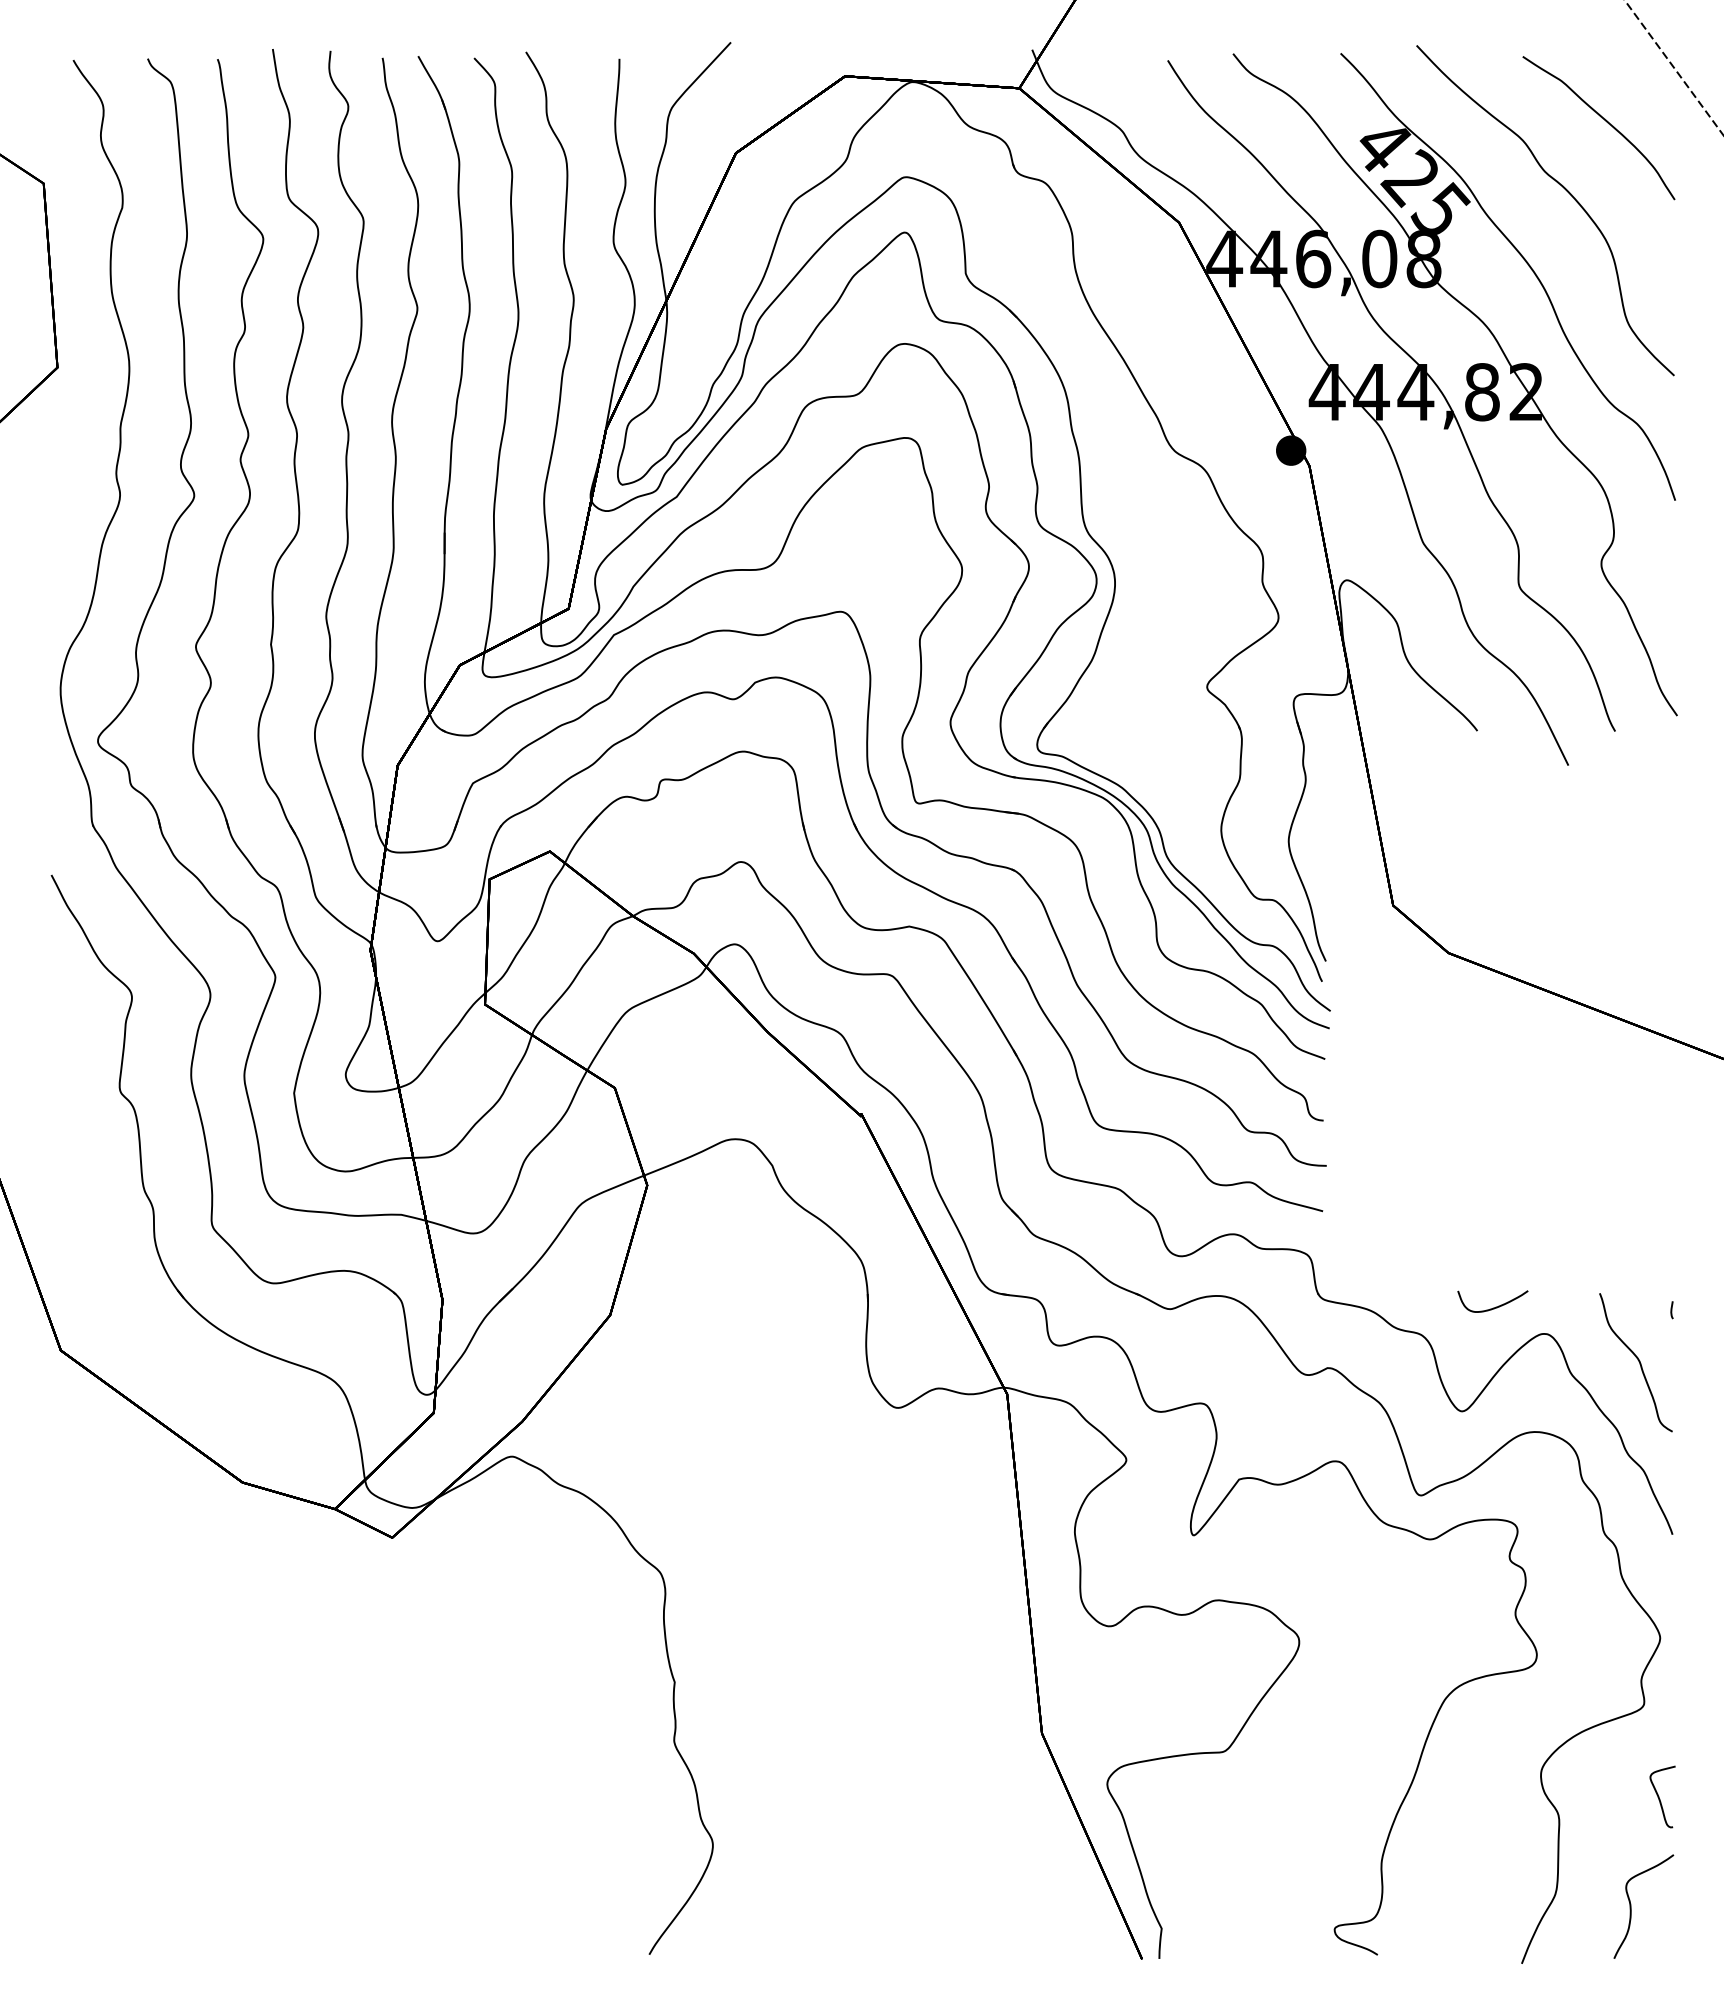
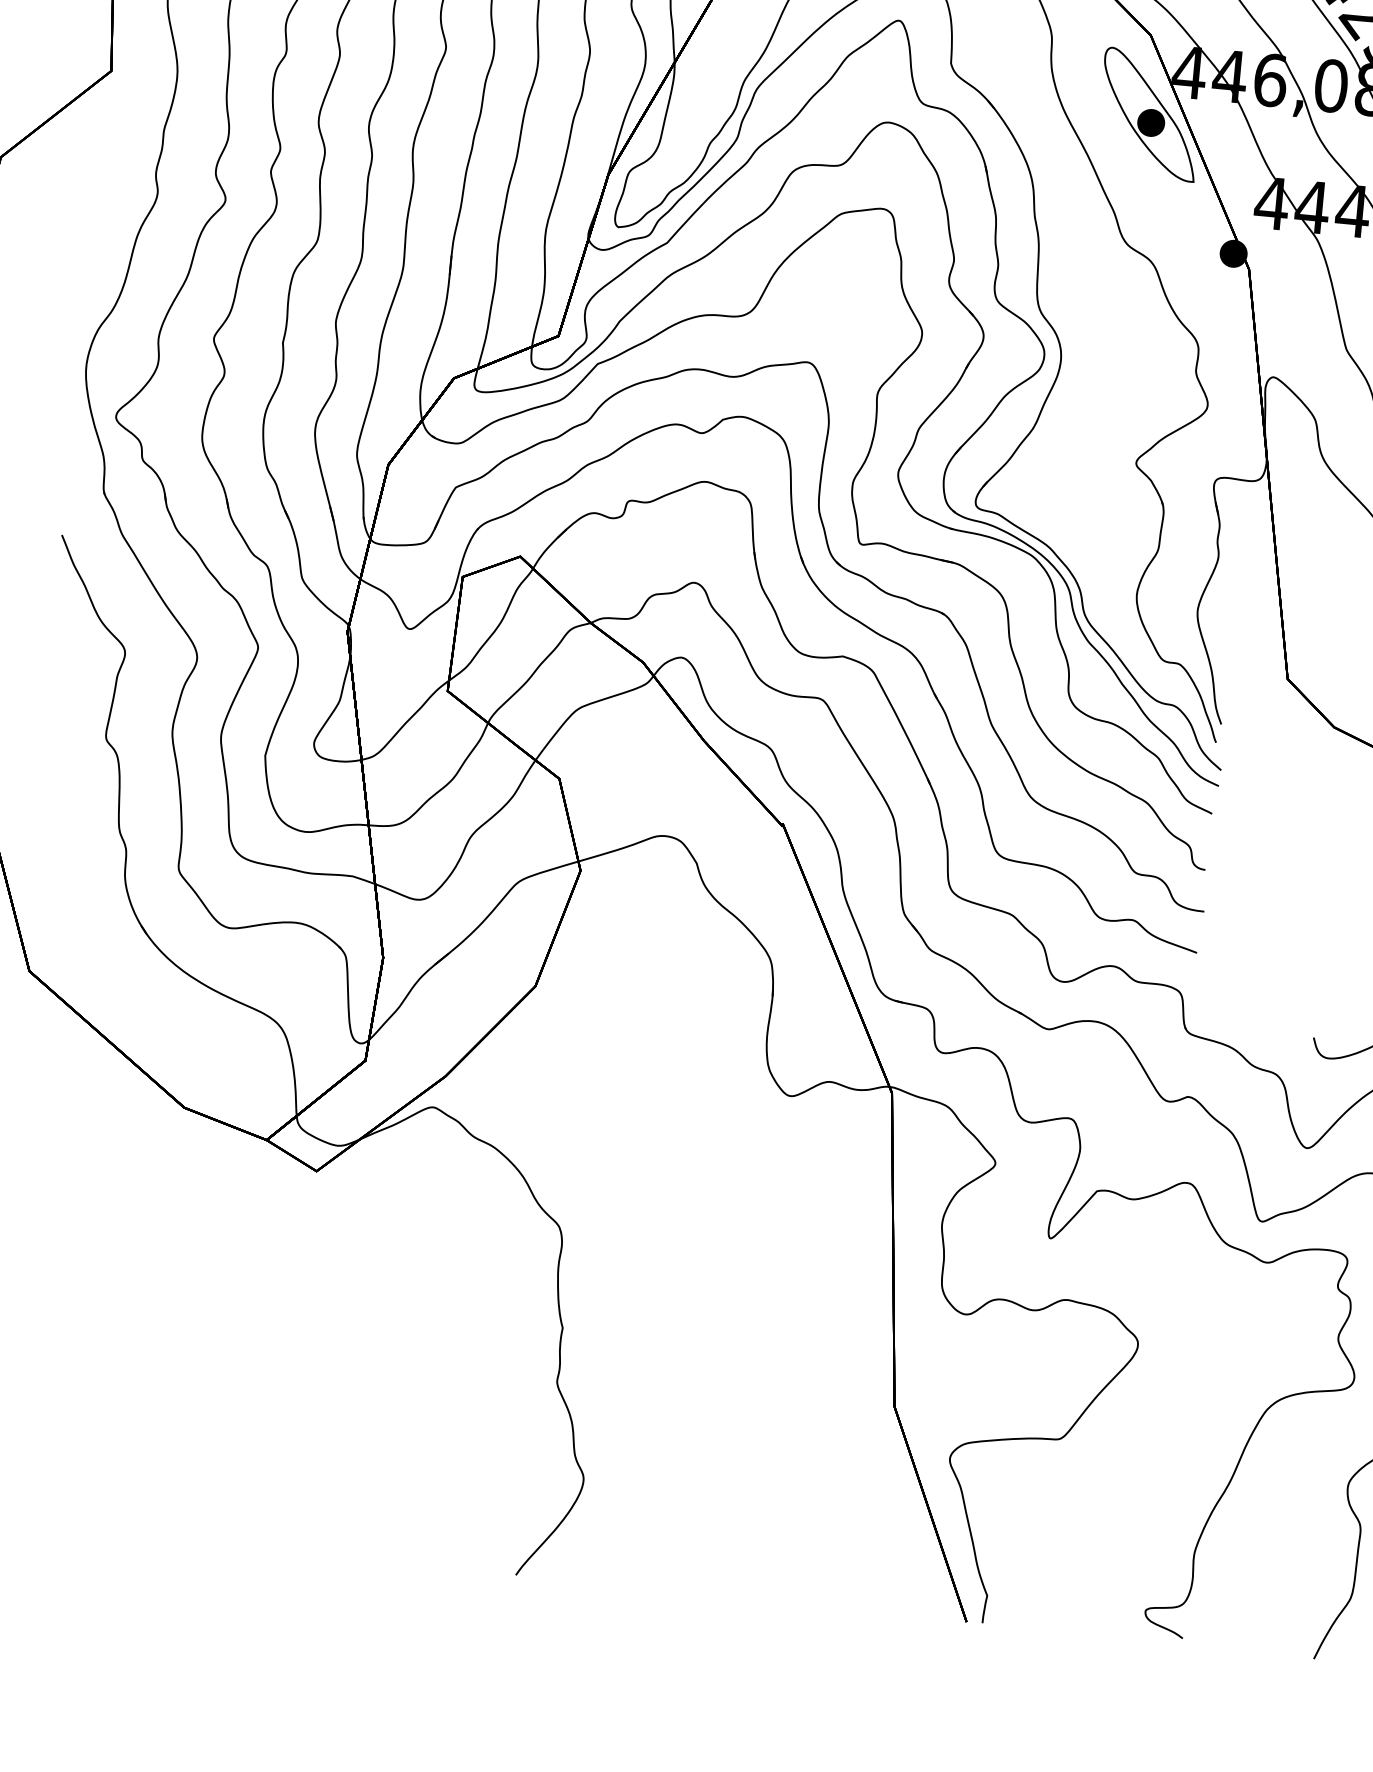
part: (1186, 308) -> (1150, 114), added

